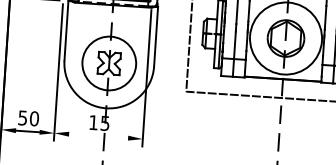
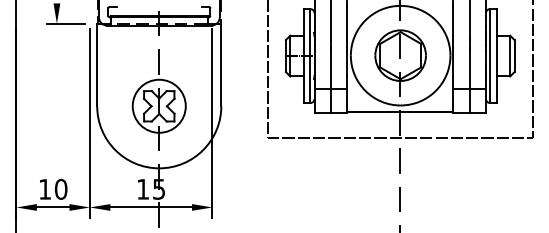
circle: (108, 62) -> (158, 105), size x0.71
text: (22, 118) -> (44, 189), 50 -> 10
line: (98, 136) -> (151, 207), added

